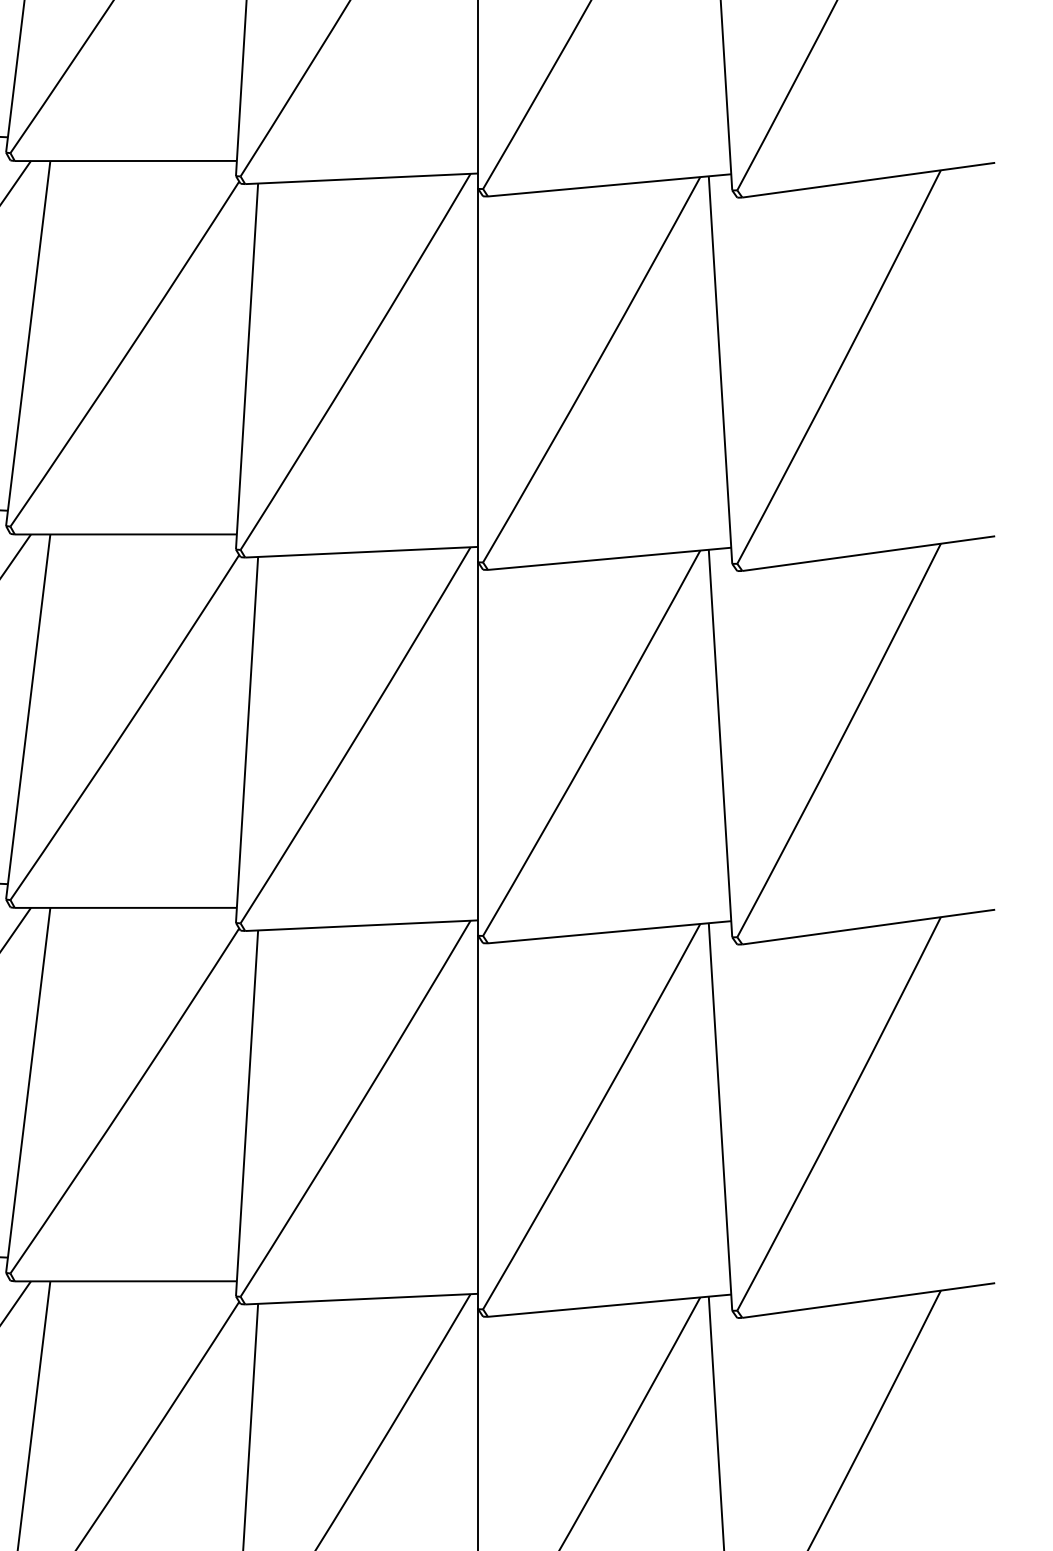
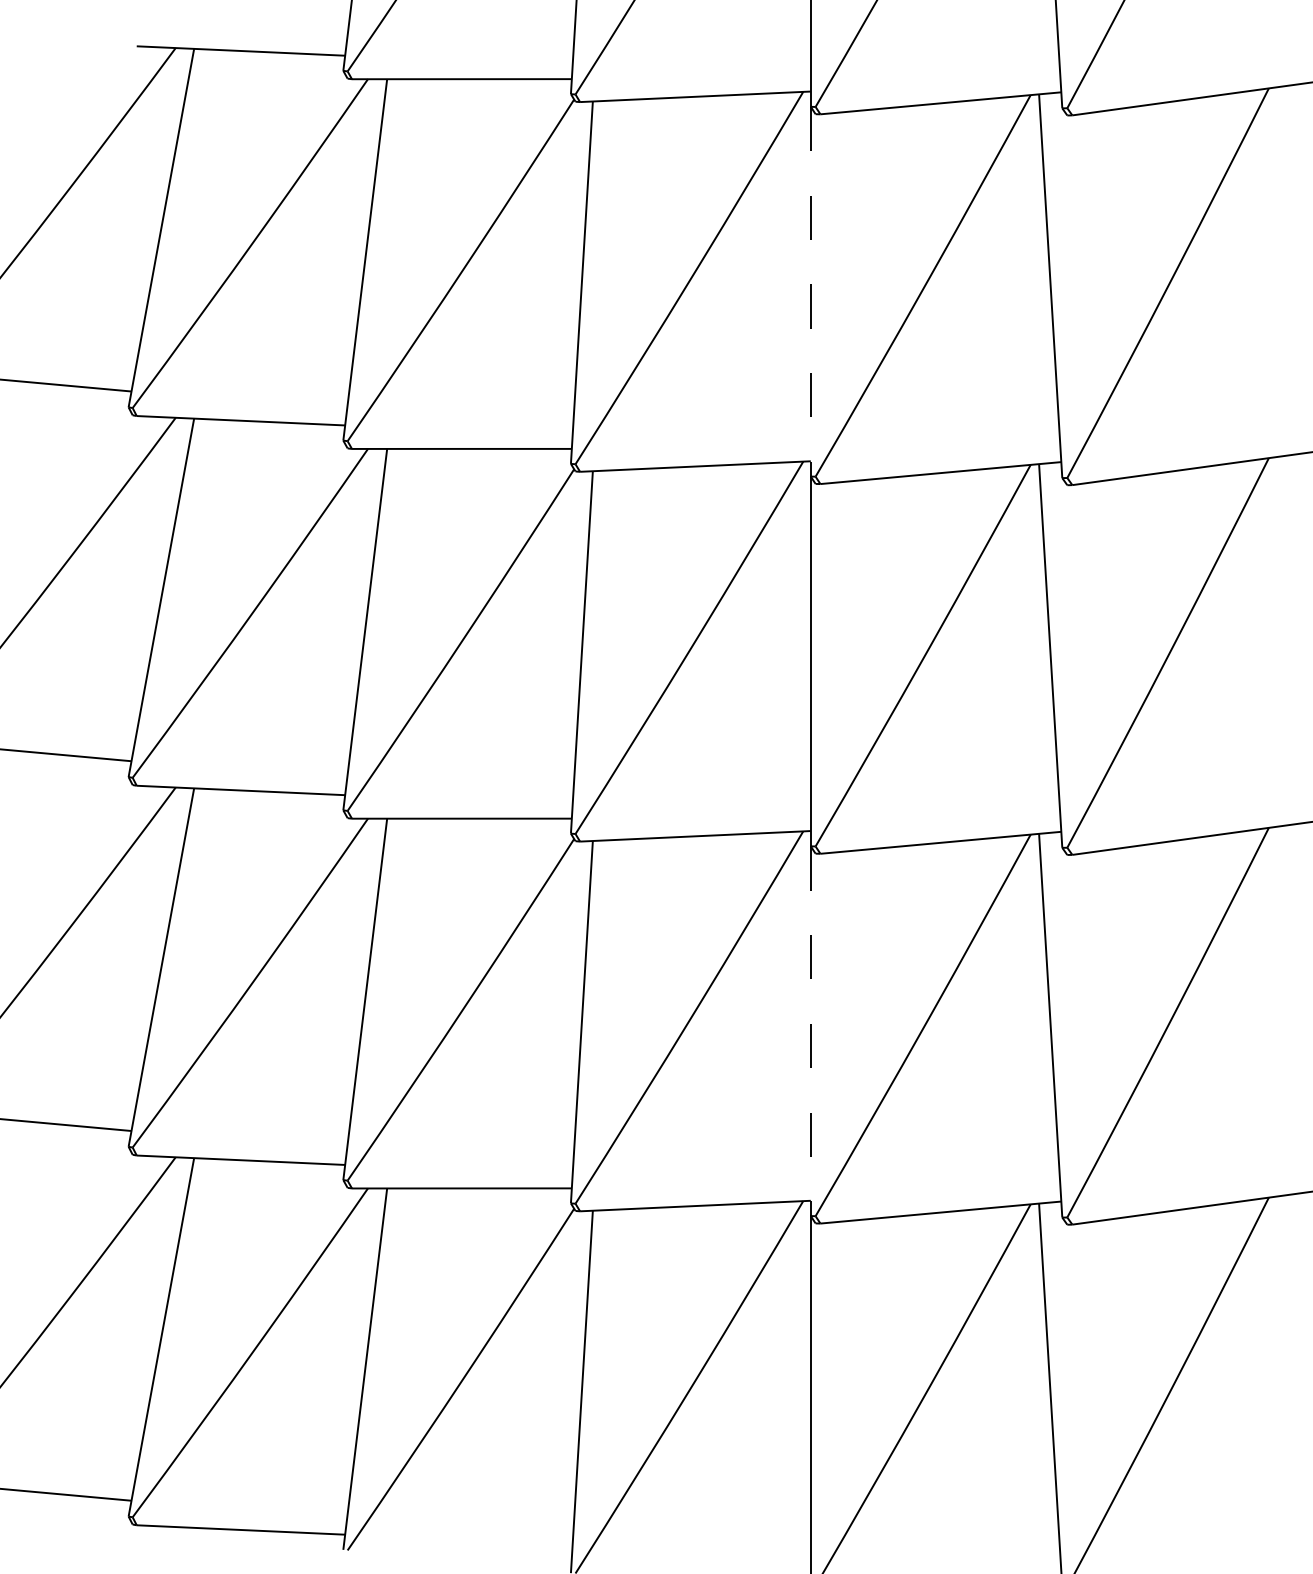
line: (477, 375) -> (810, 291), solid -> dashed
line: (477, 1122) -> (810, 1031), solid -> dashed

